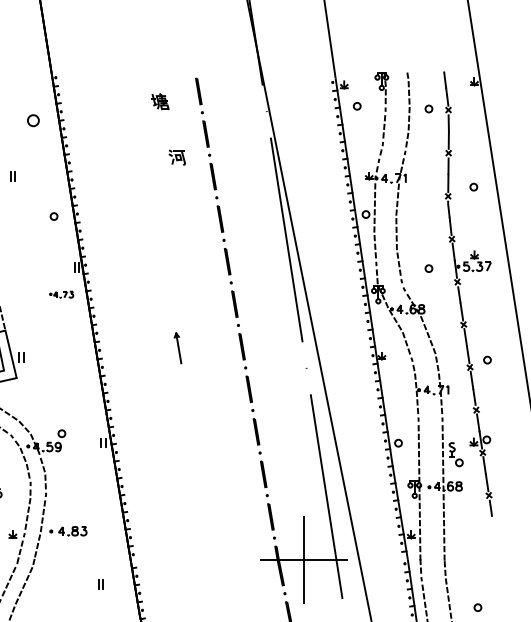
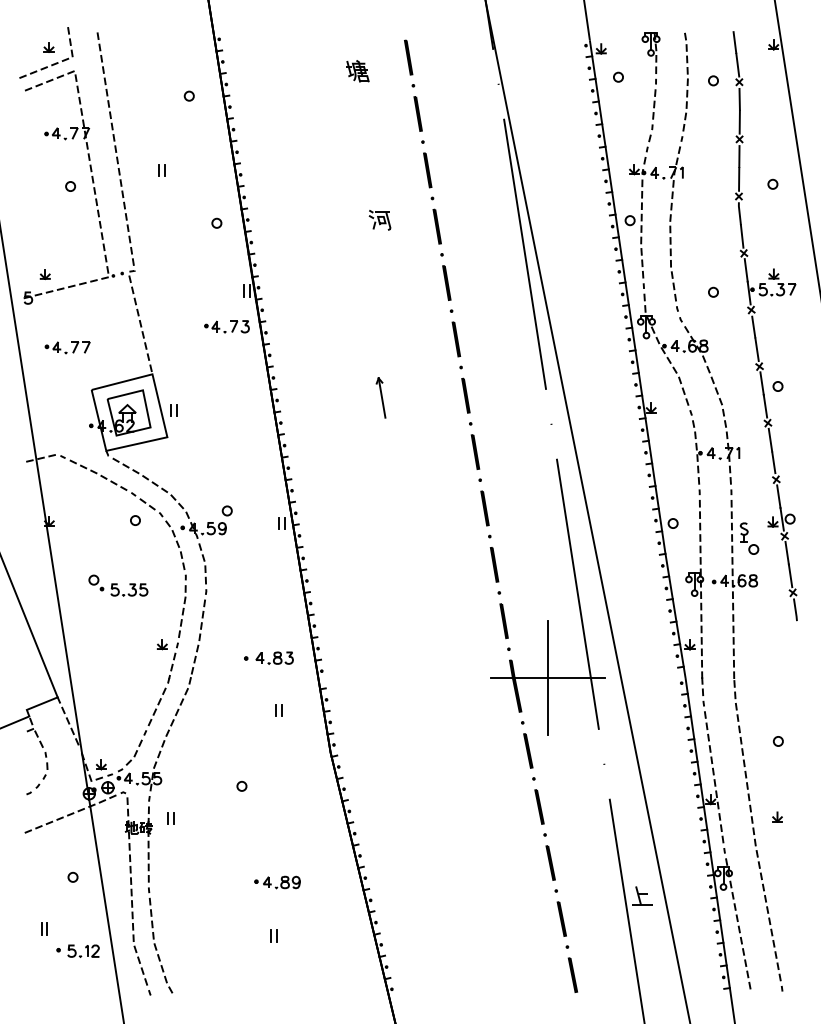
circle: (32, 120) -> (188, 95), size x0.62
part: (176, 157) -> (379, 220), moved
part: (61, 294) -> (226, 326), size x1.43
circle: (487, 360) -> (777, 386), moved
part: (68, 530) -> (268, 657), moved

